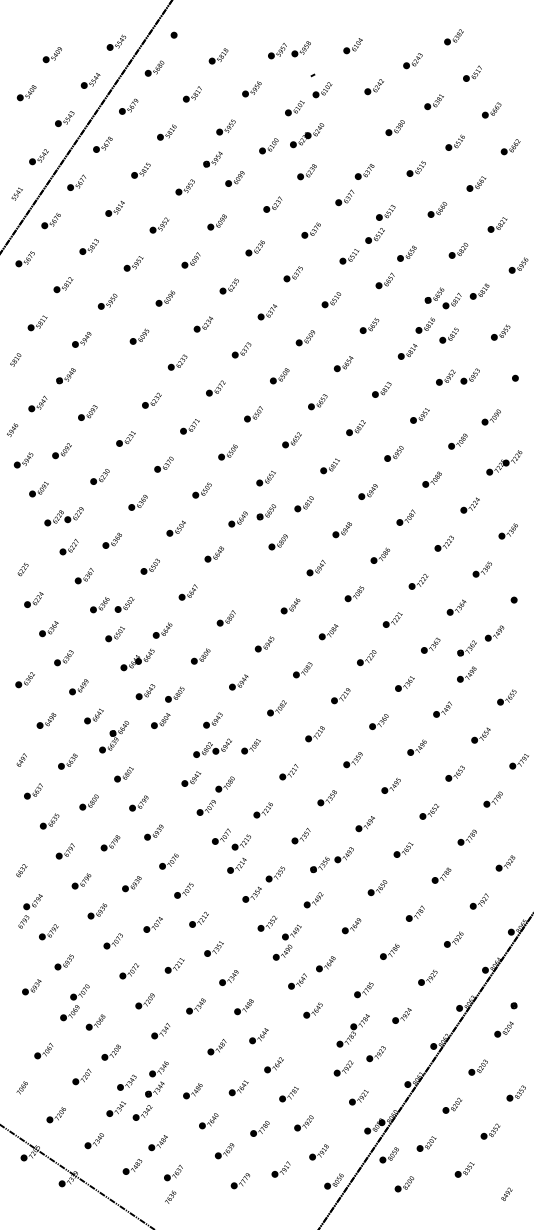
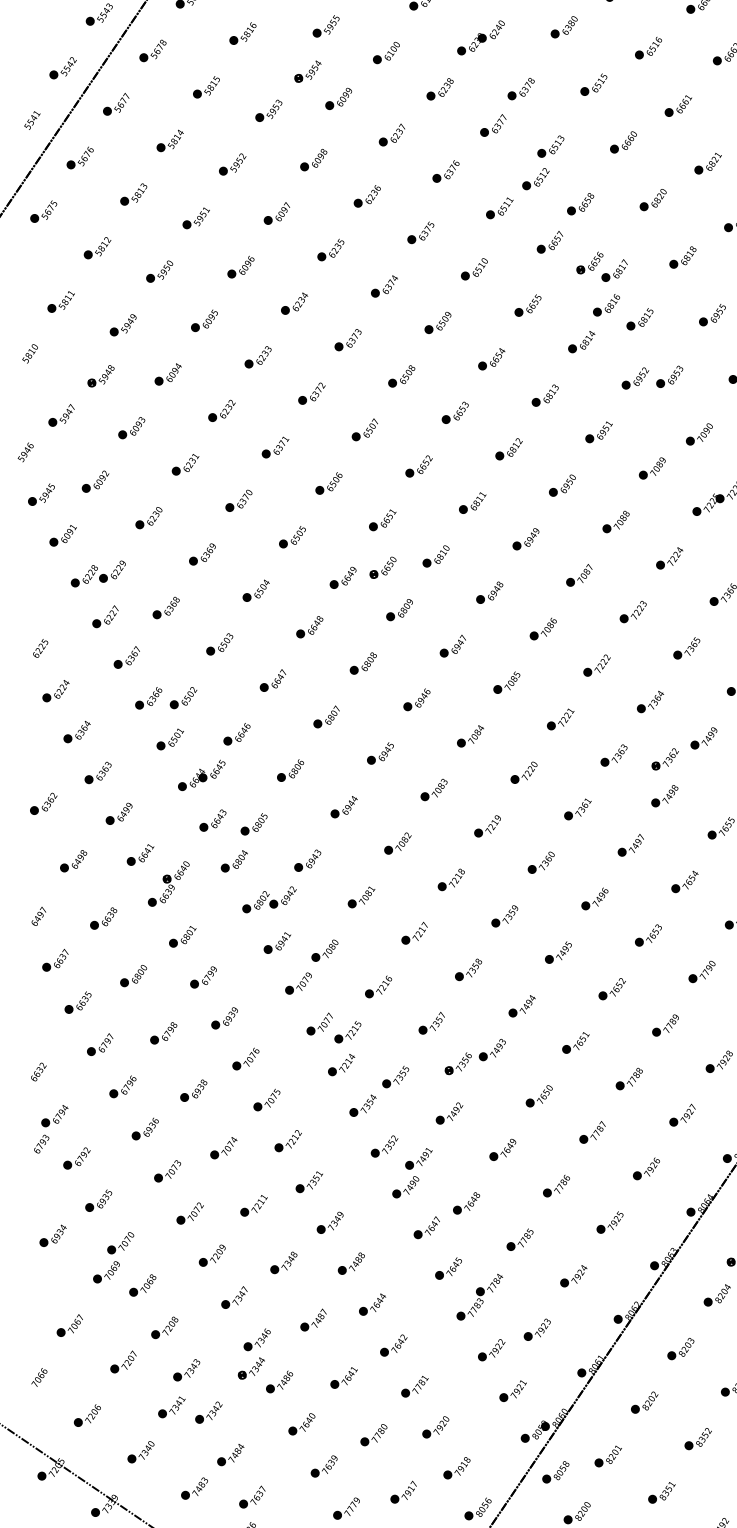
part: (307, 135) -> (481, 37), moved
part: (442, 298) -> (600, 267), moved
part: (113, 374) -> (167, 374), added
part: (252, 580) -> (363, 663), added
part: (212, 747) -> (269, 898), moved
part: (352, 1030) -> (478, 1296), moved
part: (156, 1079) -> (253, 1354), moved

